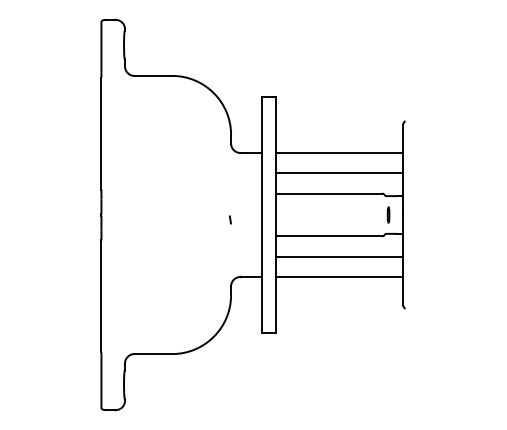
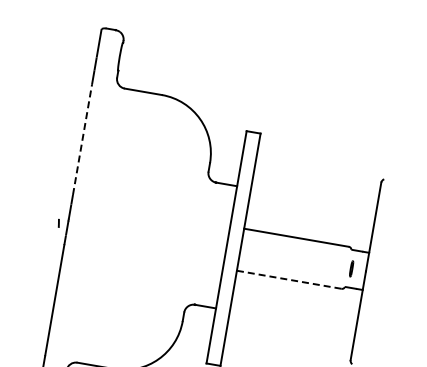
line: (101, 133) -> (82, 139), solid -> dashed
line: (339, 153) -> (313, 199), removed
line: (339, 172) -> (310, 218), removed
curve: (230, 219) -> (59, 222), moved
line: (328, 236) -> (288, 279), solid -> dashed
line: (339, 257) -> (295, 302), removed
line: (339, 276) -> (292, 321), removed

